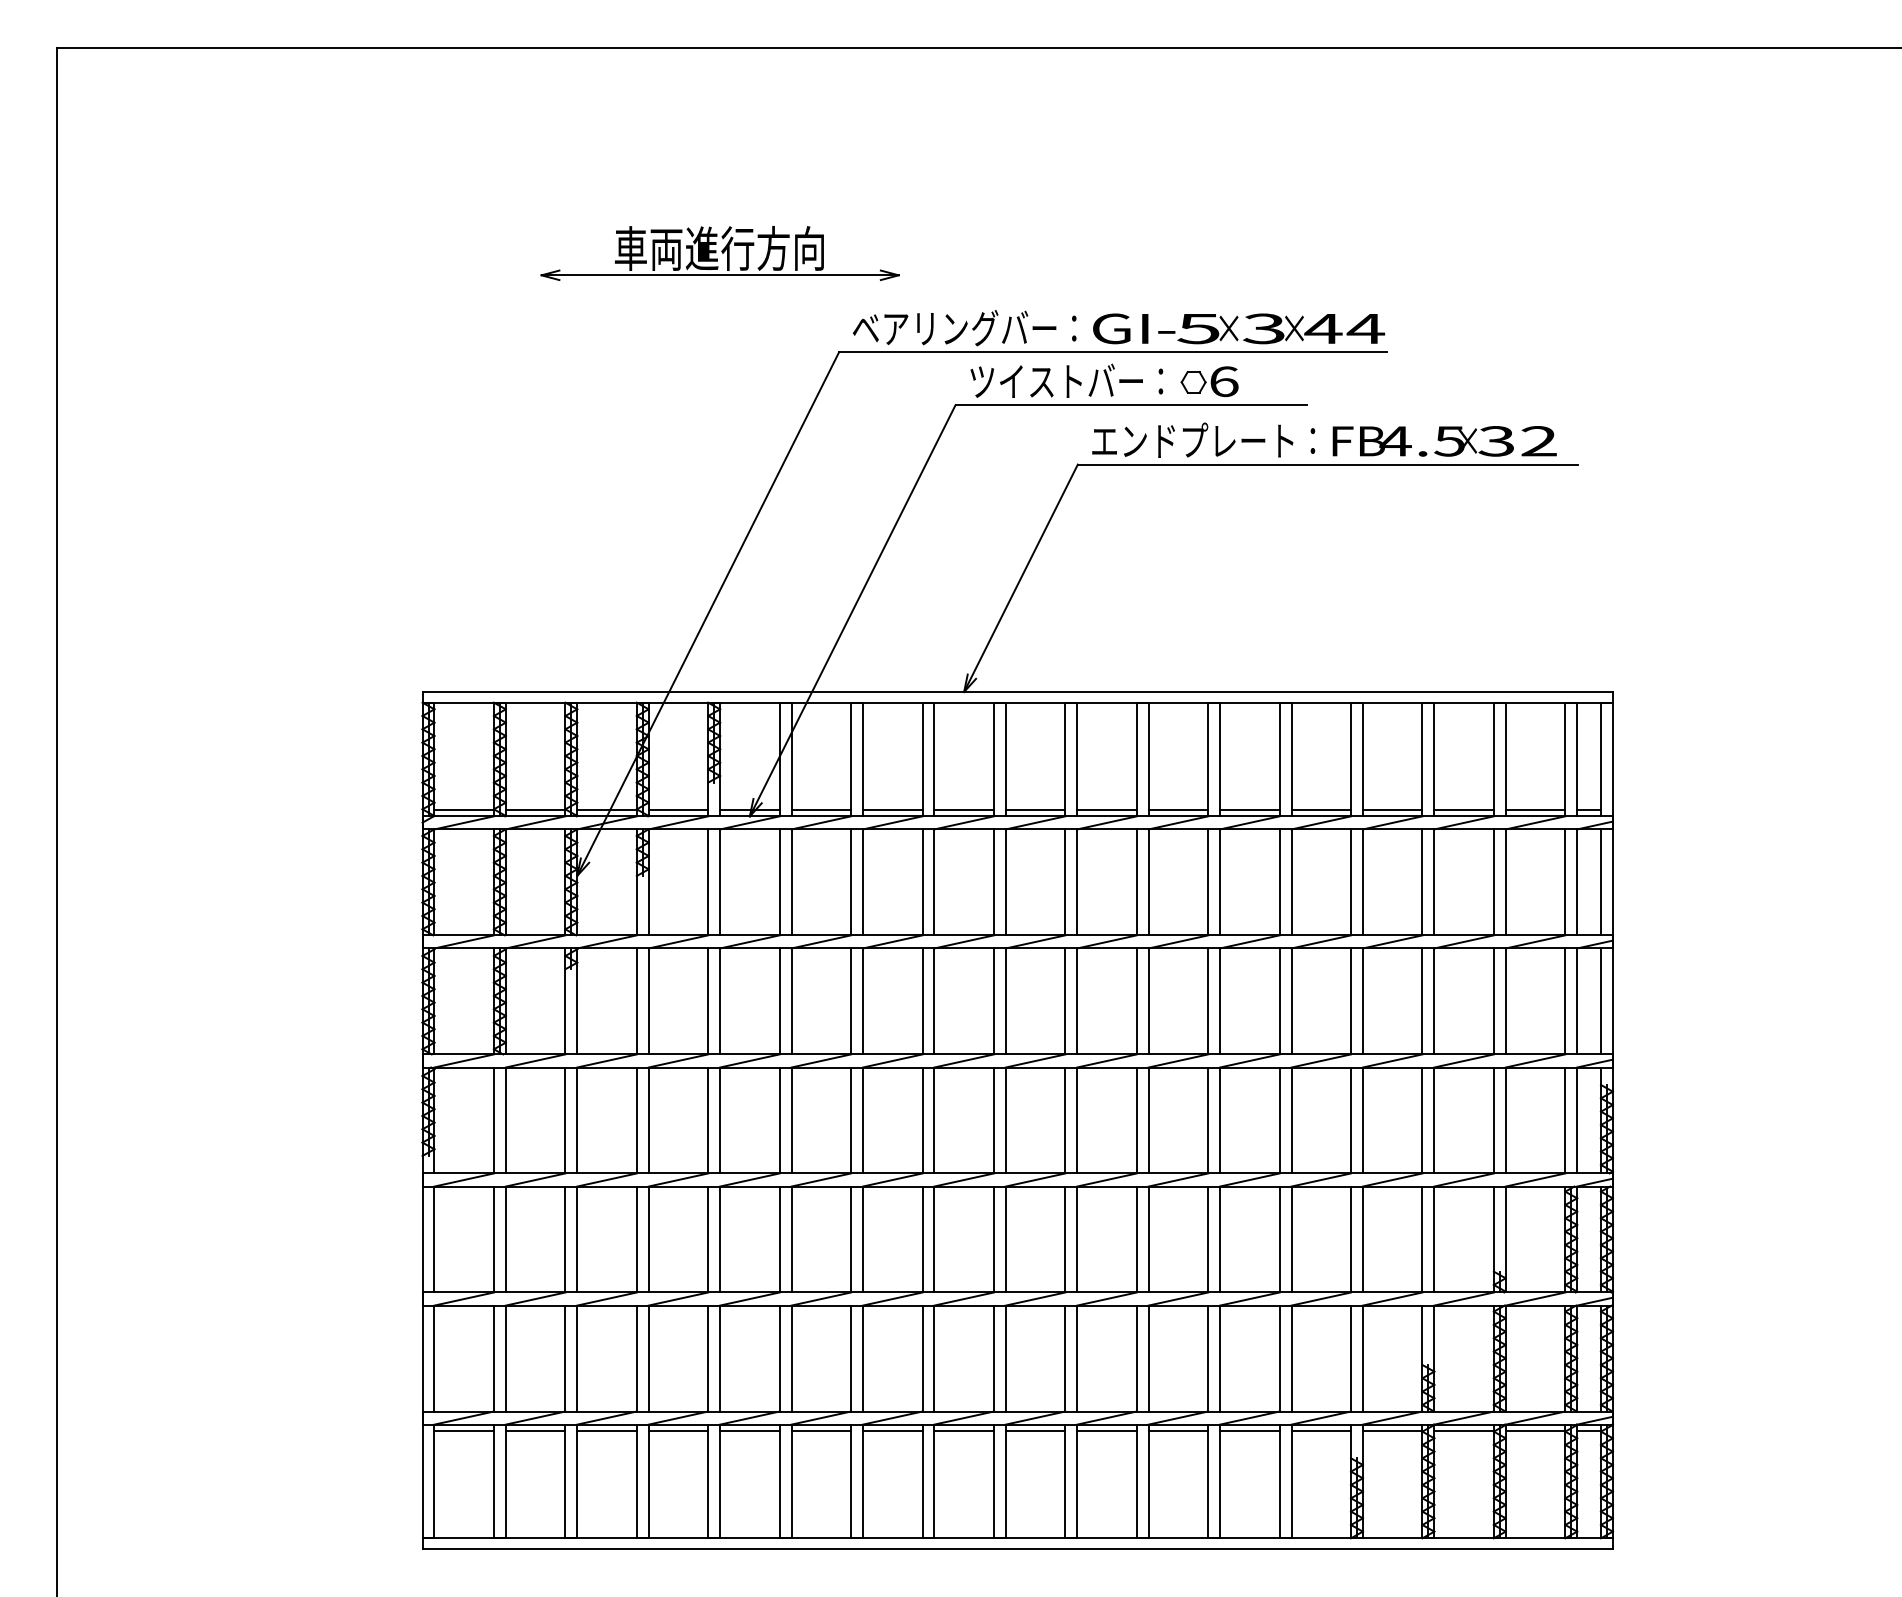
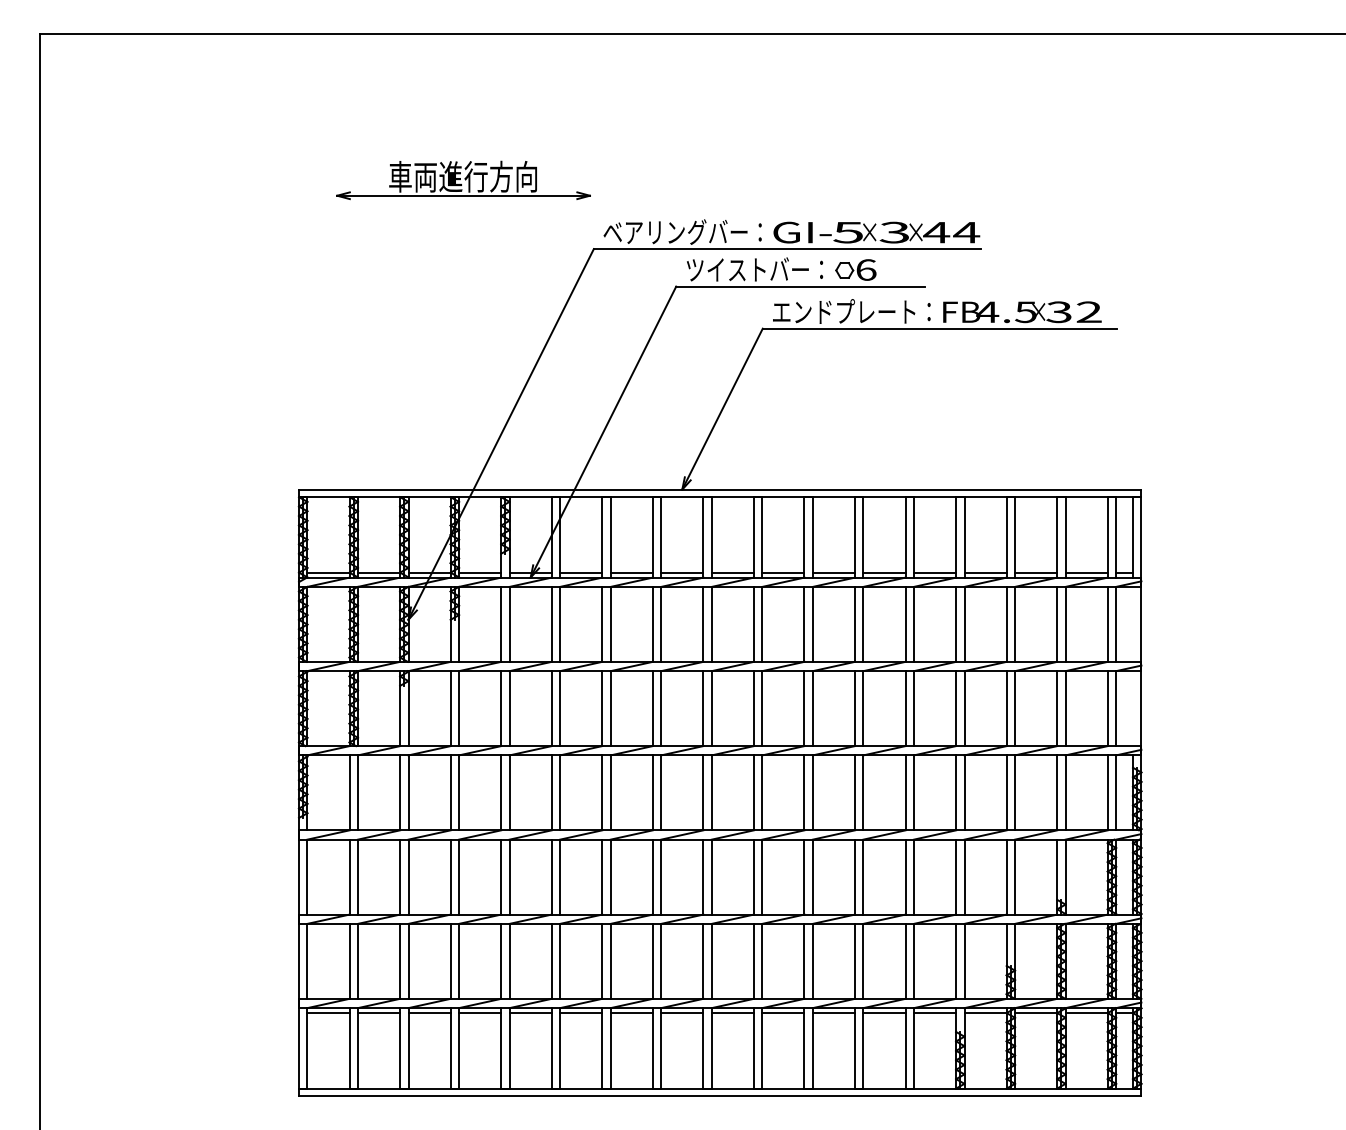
part: (719, 253) -> (463, 180), moved
line: (1601, 881) -> (1133, 623), removed
line: (1601, 1001) -> (1133, 708), removed

